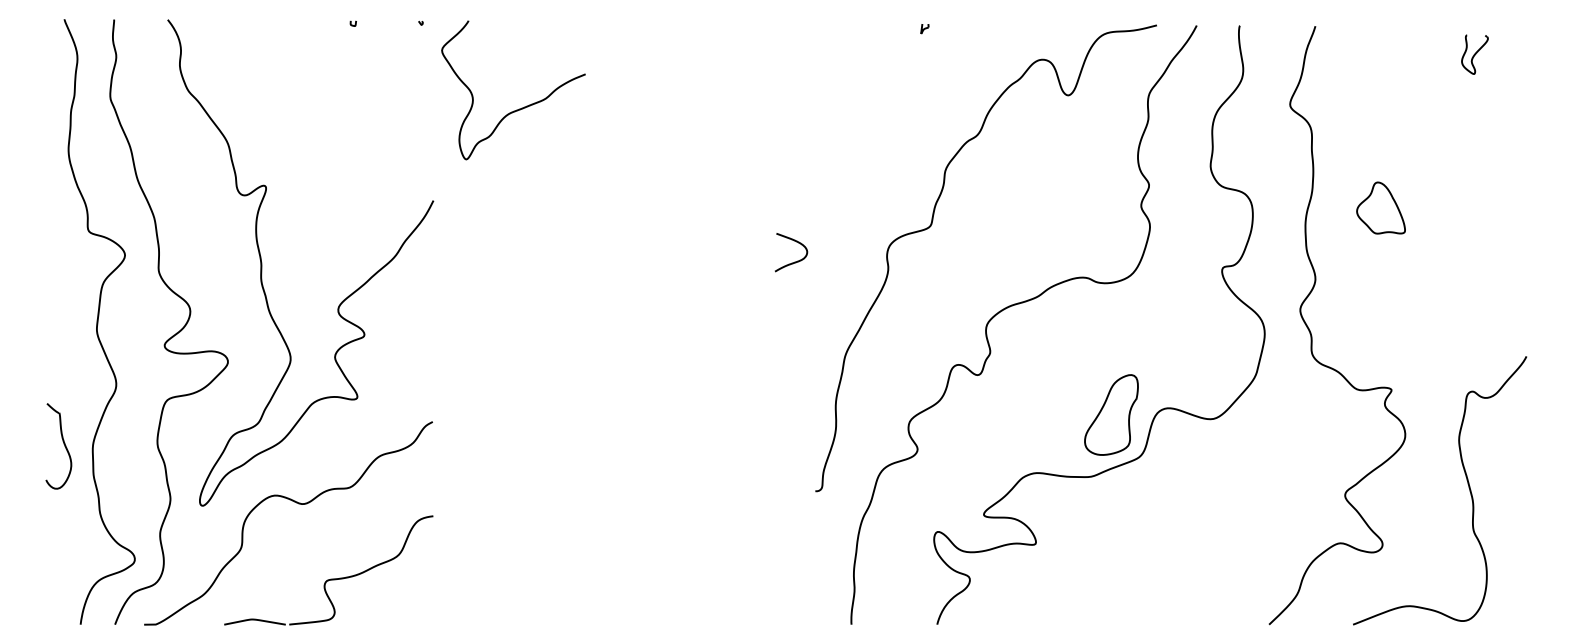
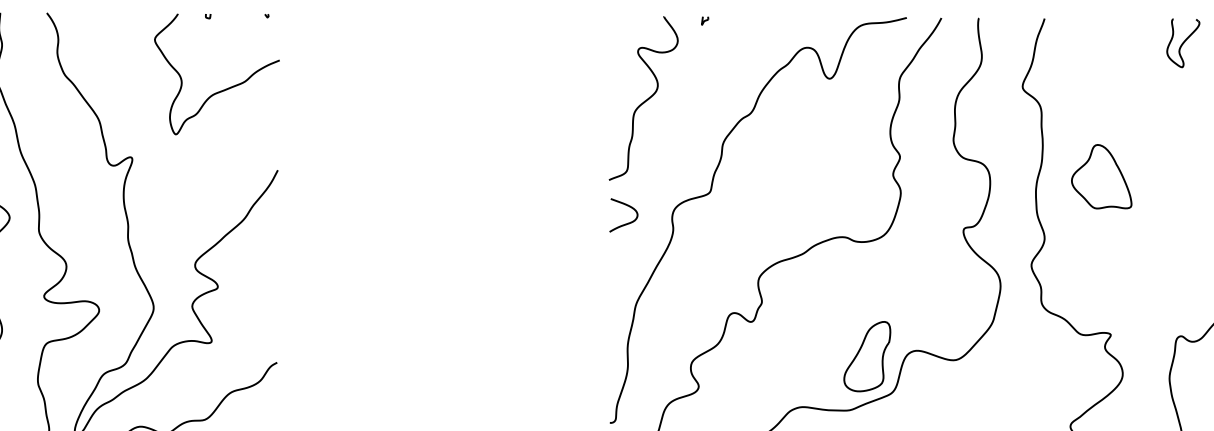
part: (1474, 54) -> (1182, 43), size x1.43
curve: (521, 107) -> (223, 89), moved
curve: (855, 120) -> (644, 100), added
part: (1380, 207) -> (1101, 176), size x1.43
curve: (794, 261) -> (626, 223), moved

